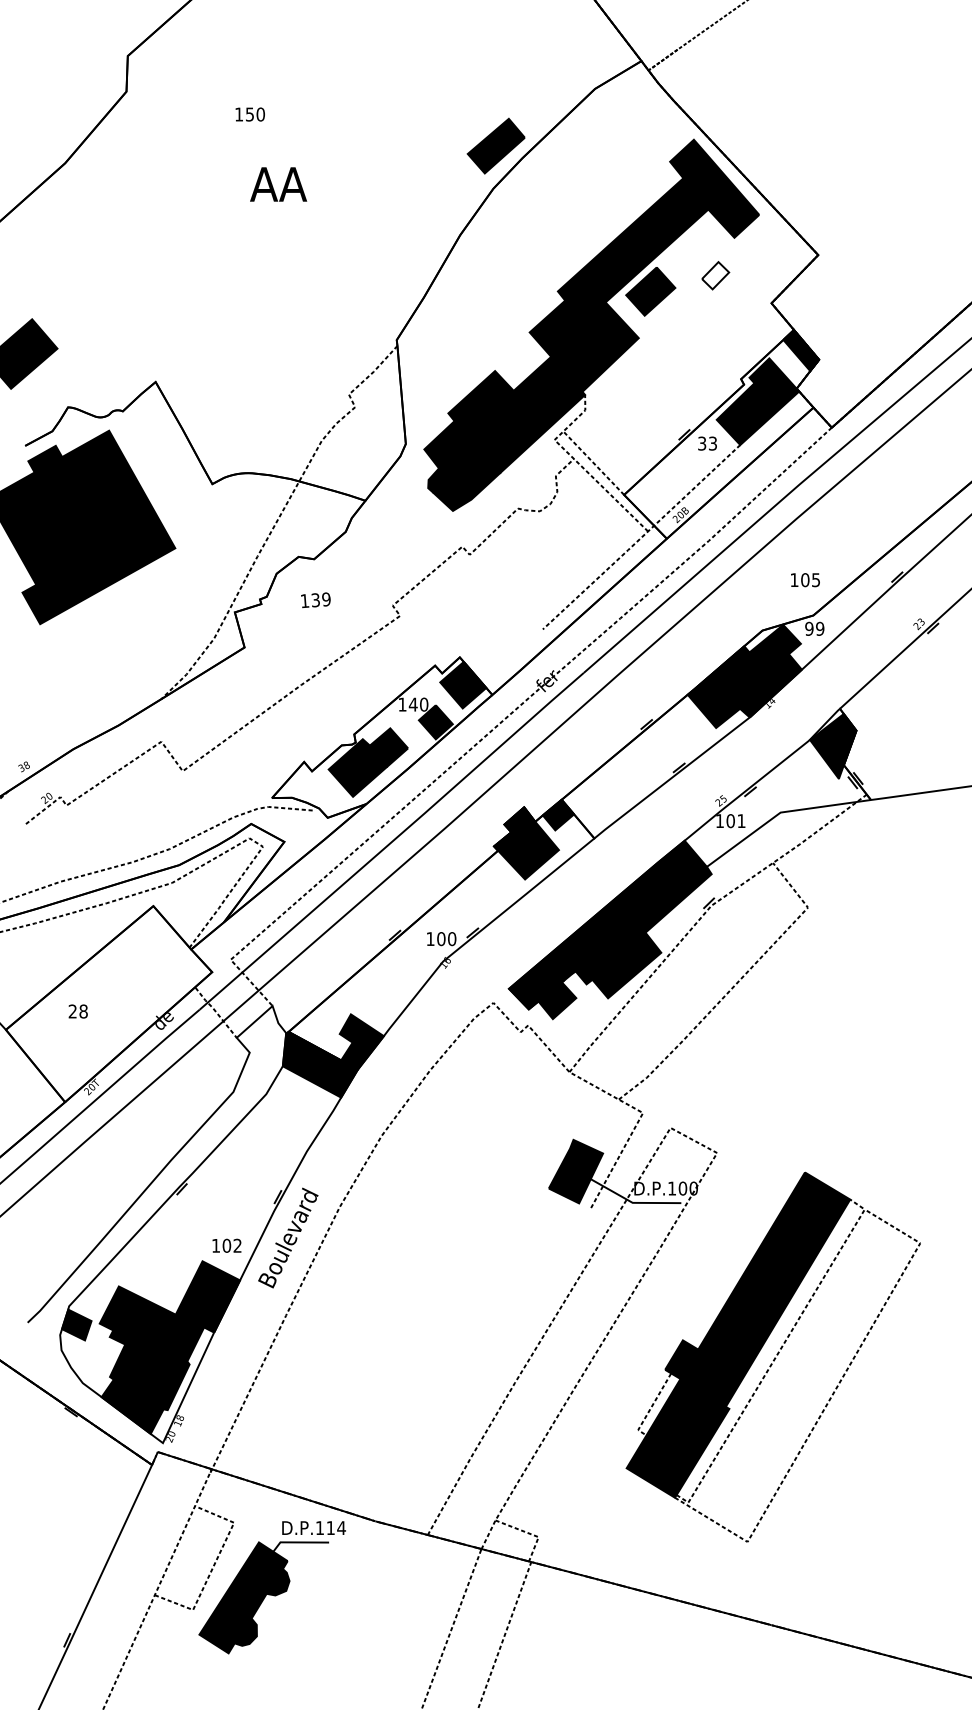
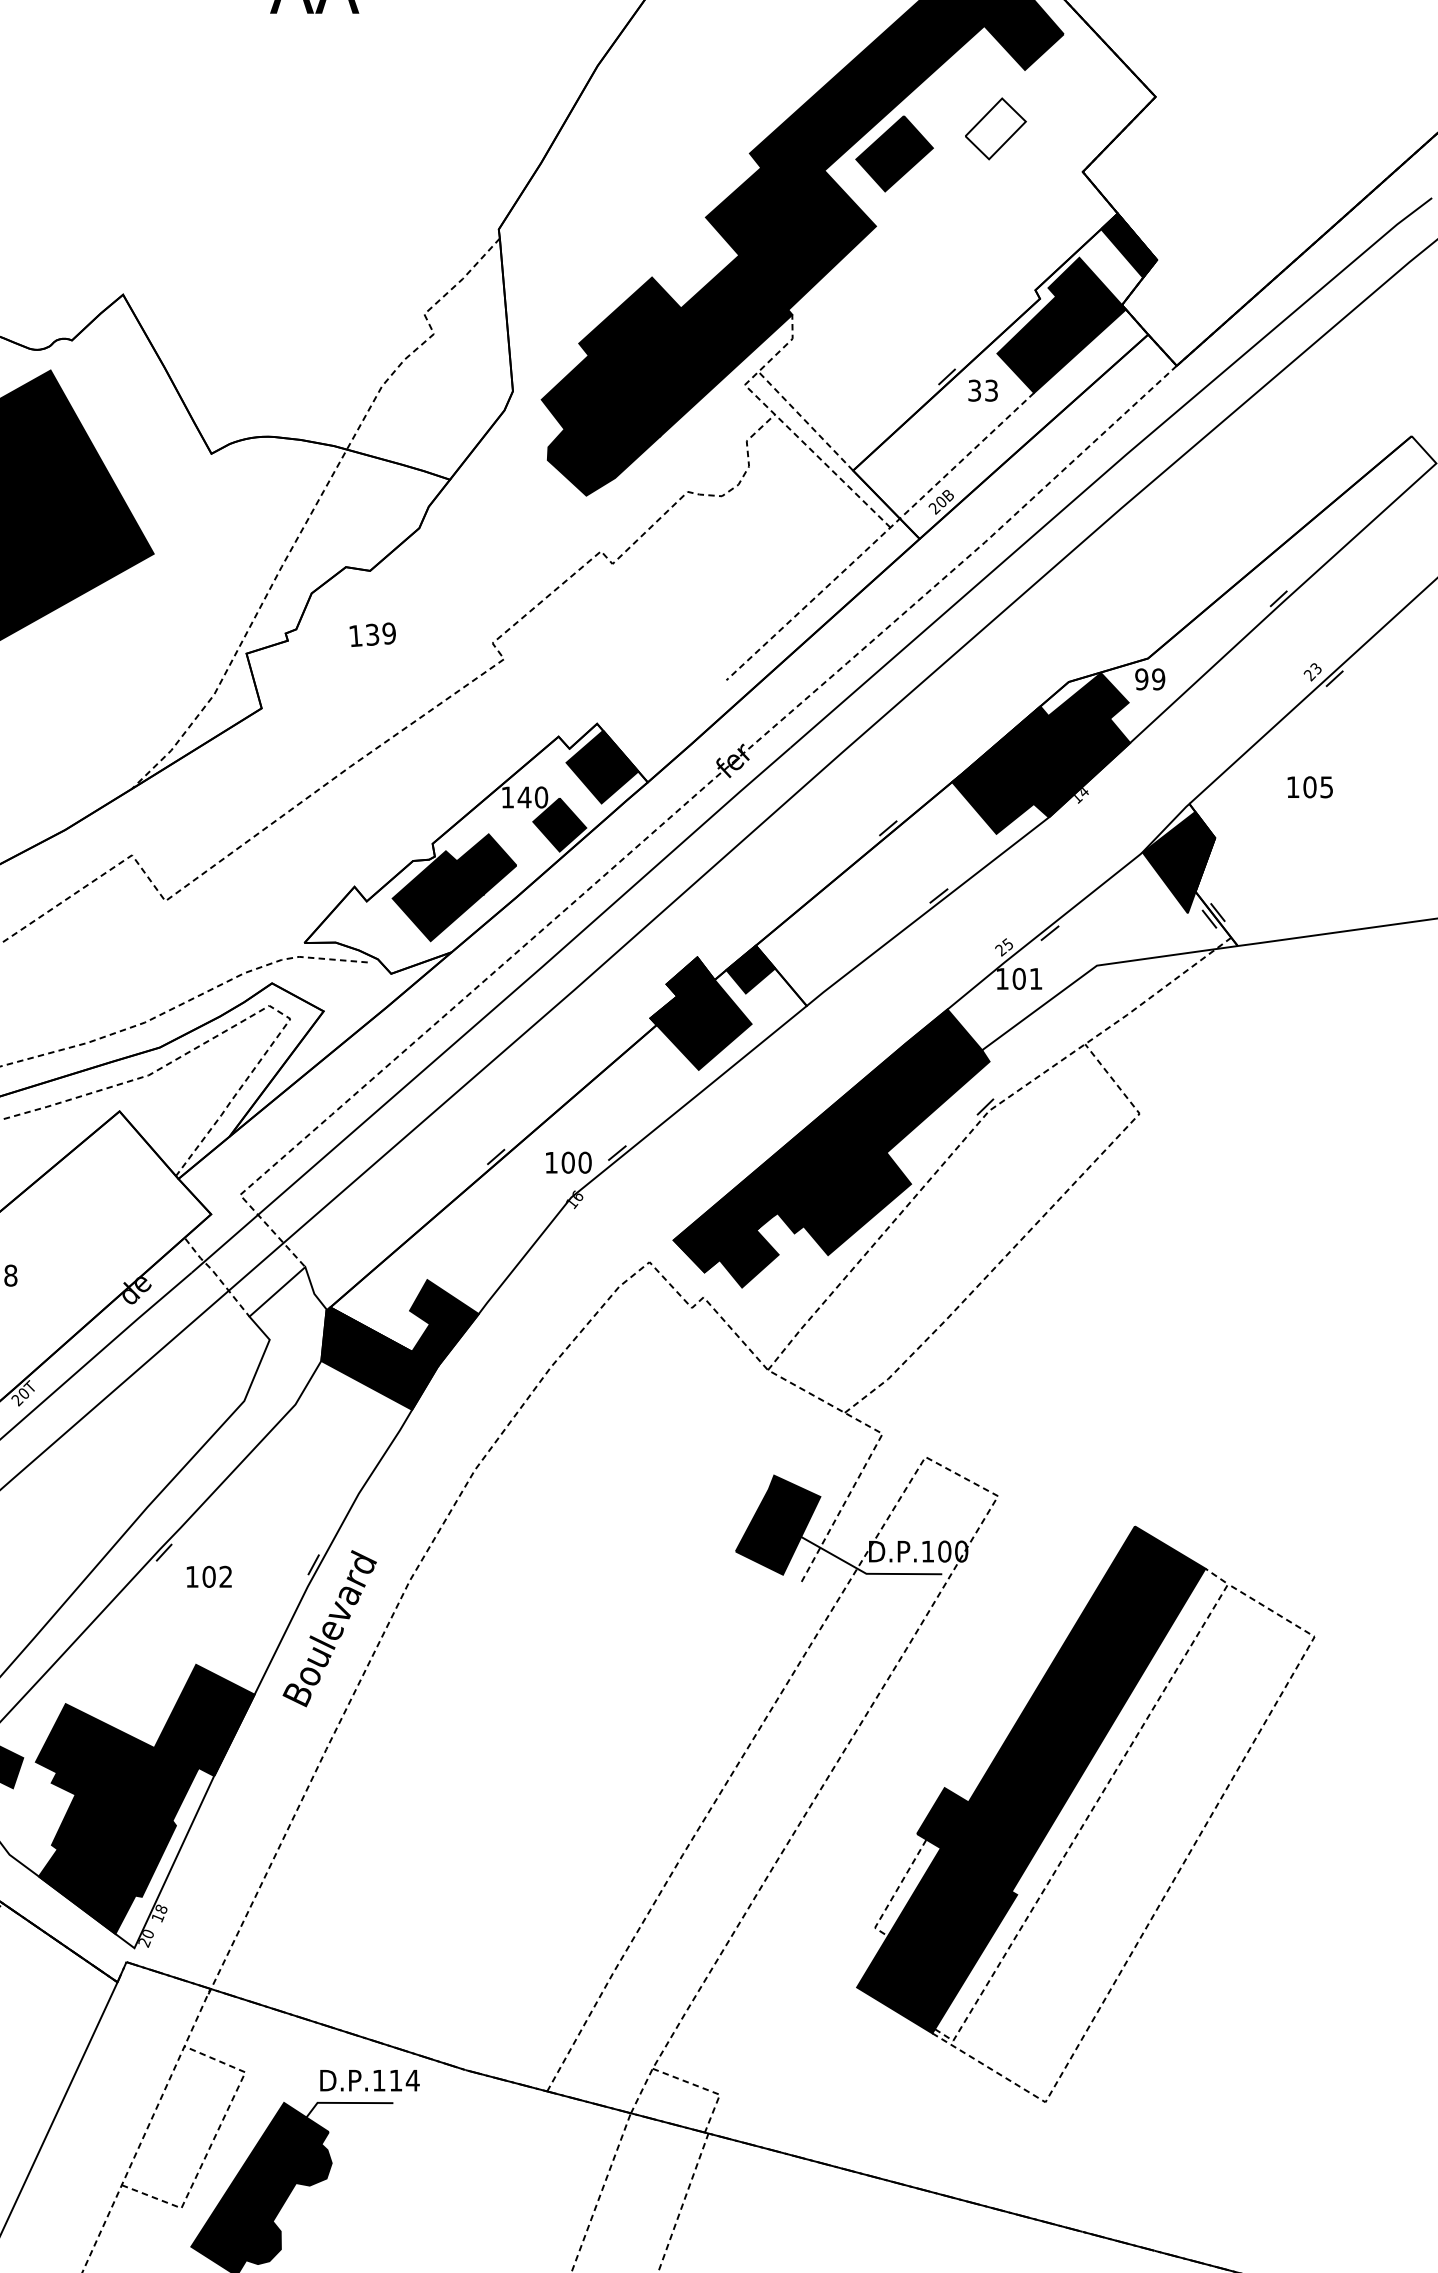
part: (715, 275) -> (995, 128), size x1.43
text: (805, 580) -> (1310, 787), moved
text: (226, 1245) -> (208, 1576), moved

